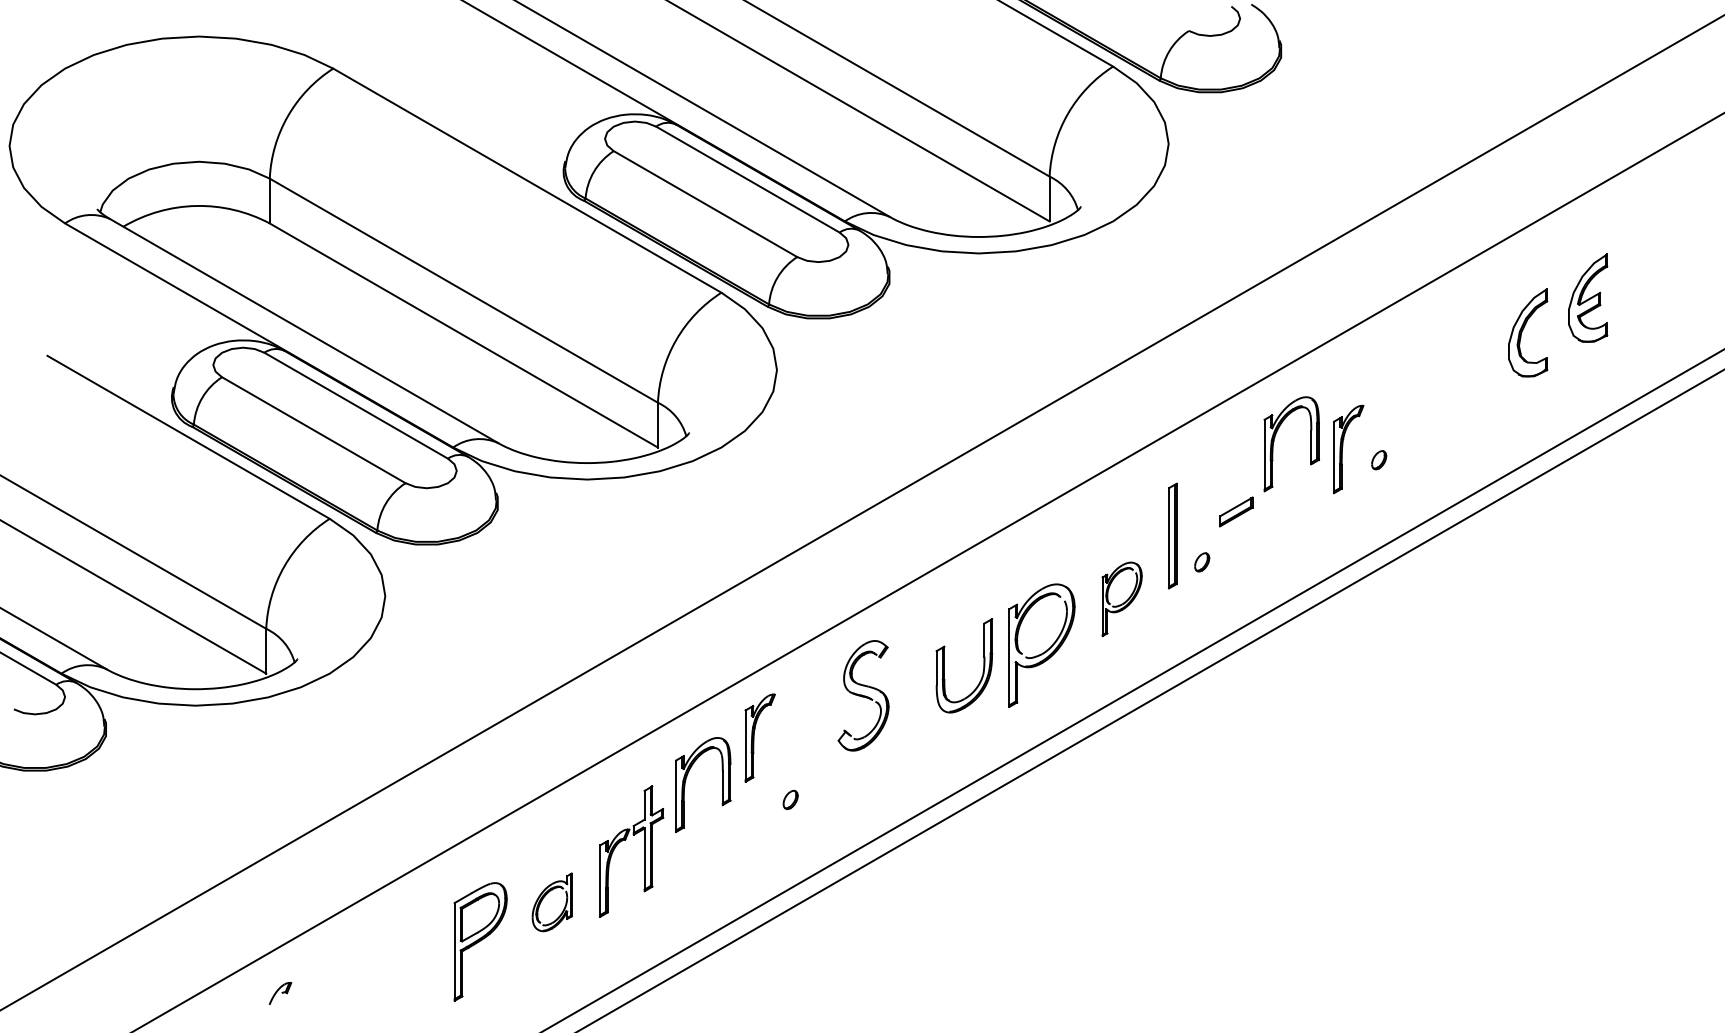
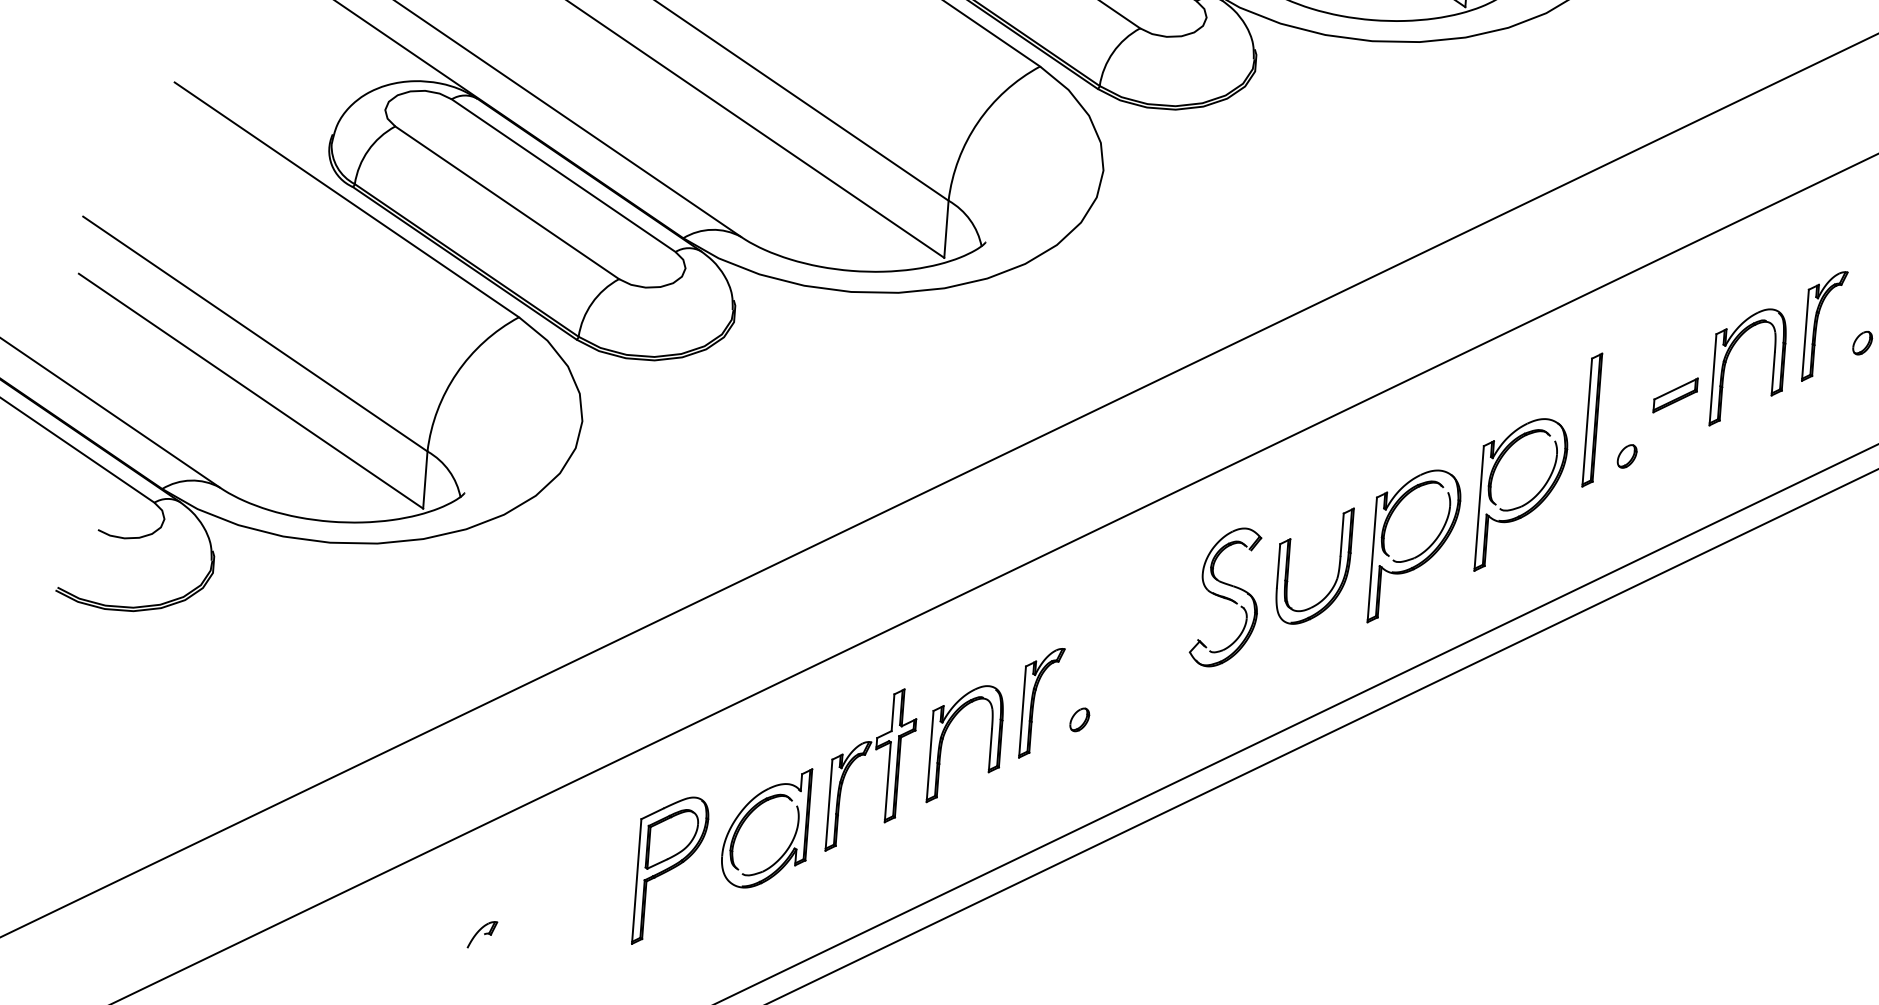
part: (1274, 442) -> (1726, 364), moved
part: (1121, 599) -> (1520, 496), size x1.67
part: (863, 695) -> (1225, 596), moved
part: (759, 737) -> (1041, 702), moved
part: (686, 780) -> (944, 737), moved
part: (551, 902) -> (764, 827), size x1.67
part: (280, 993) -> (482, 934), moved

